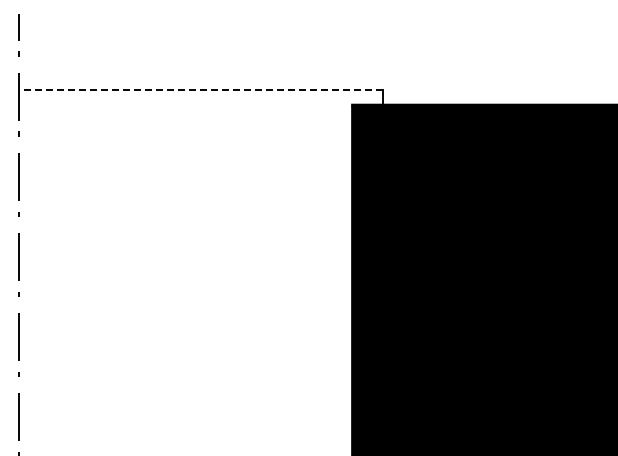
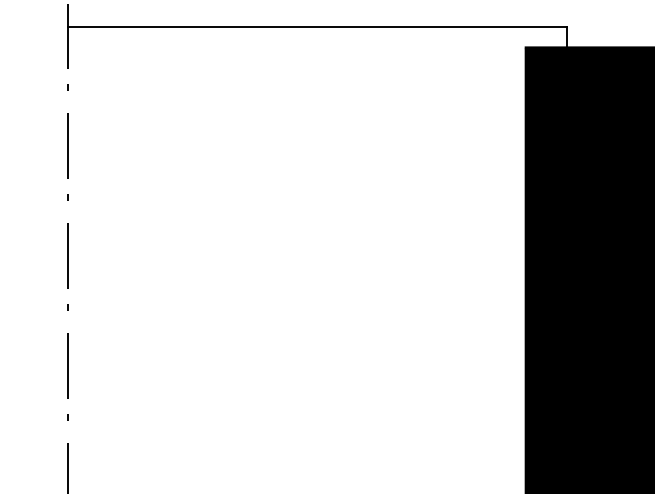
line: (200, 89) -> (317, 26), dashed -> solid

